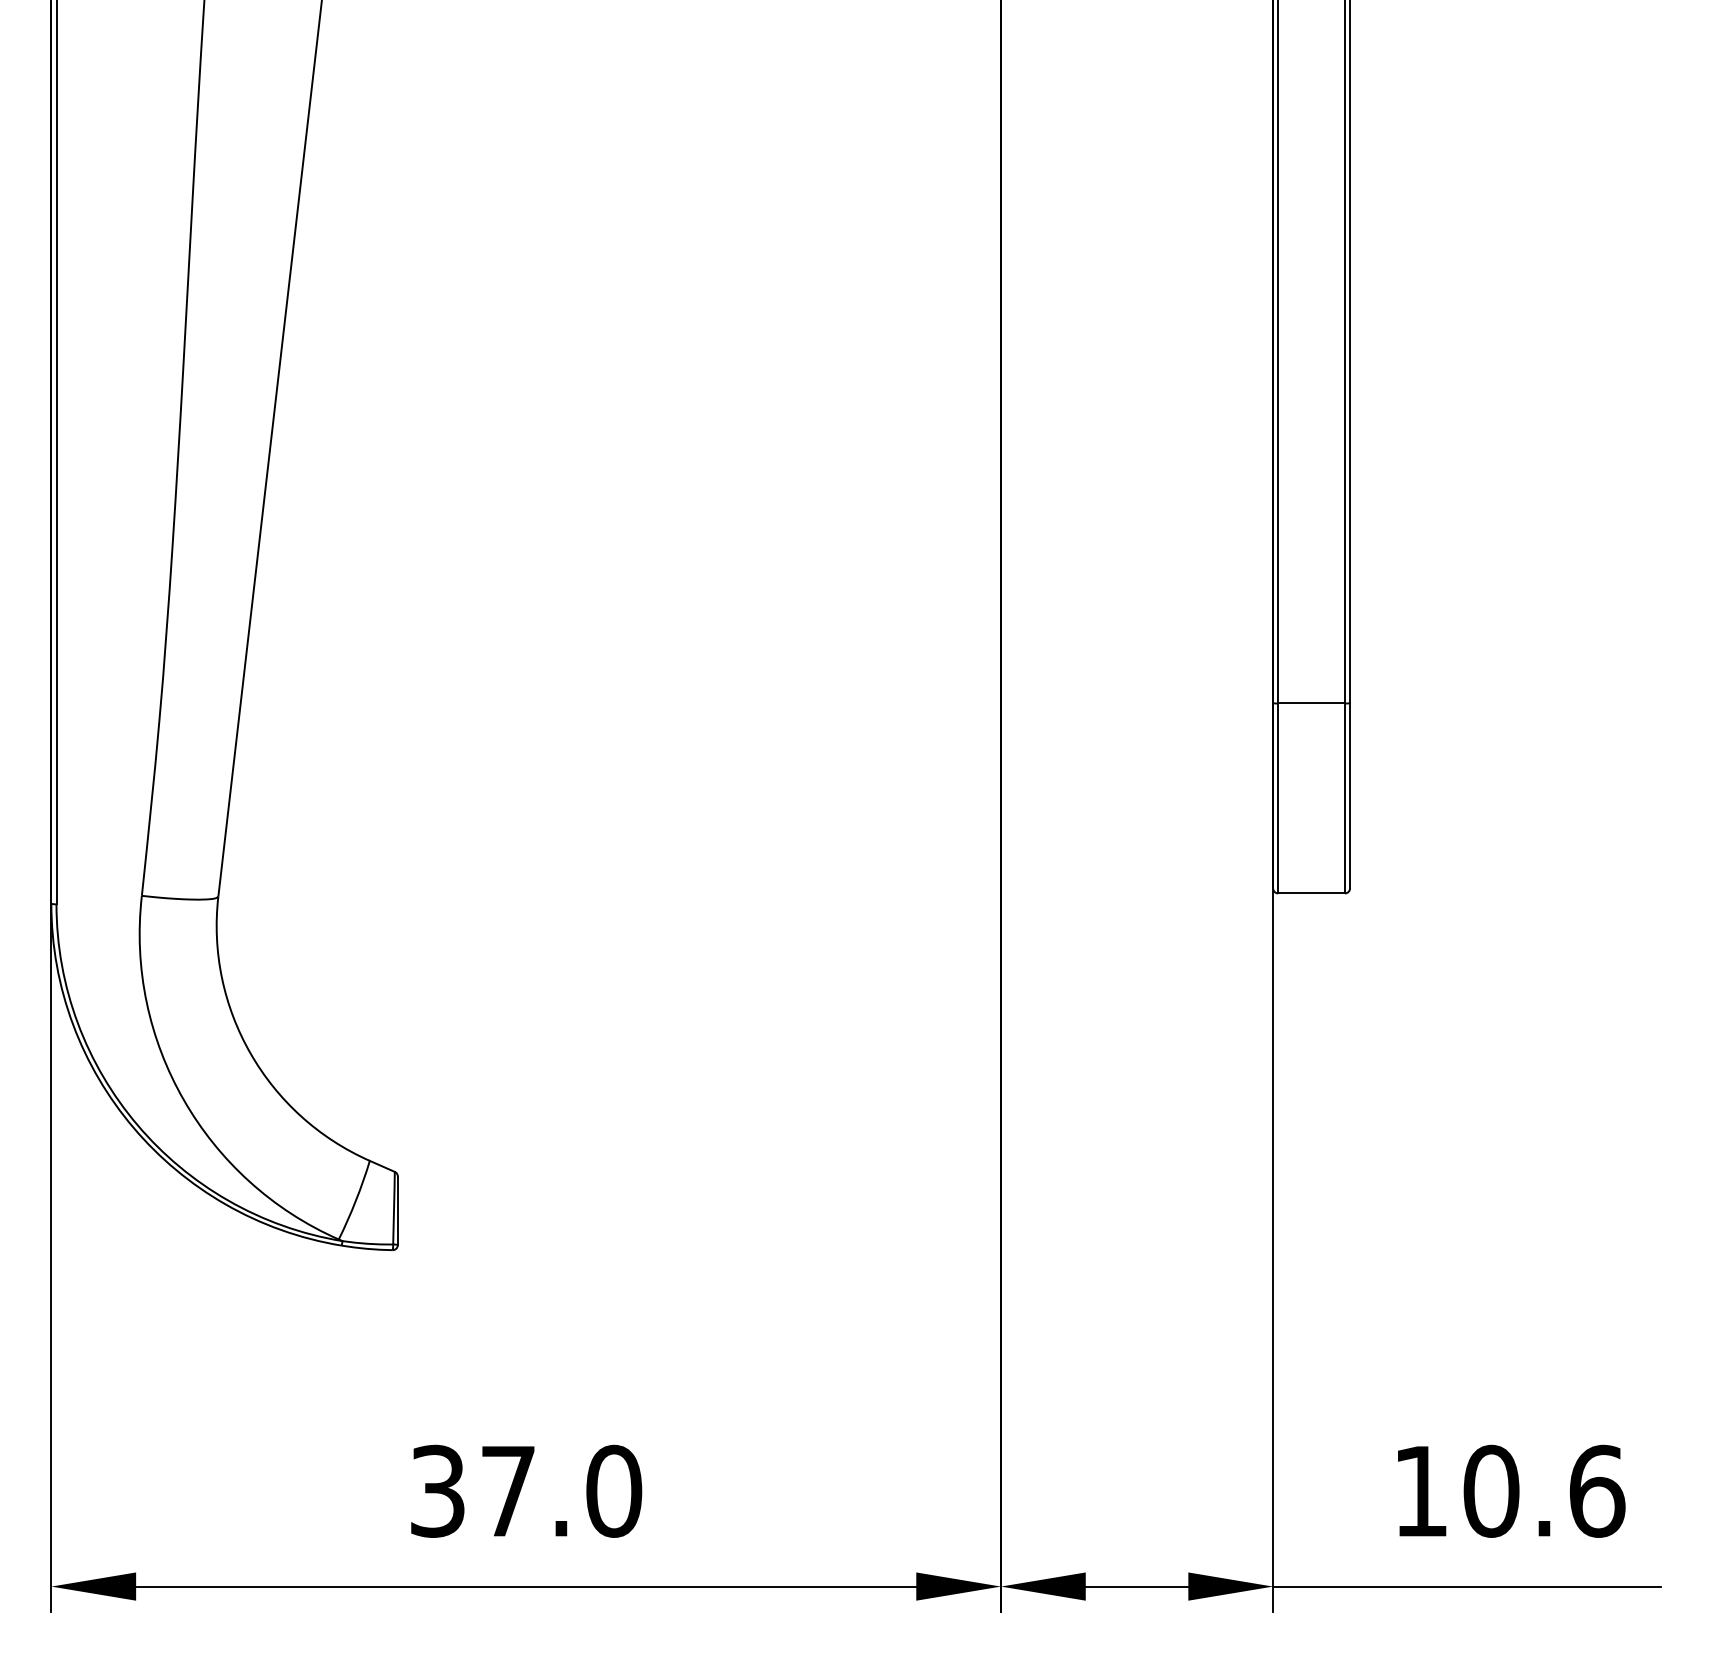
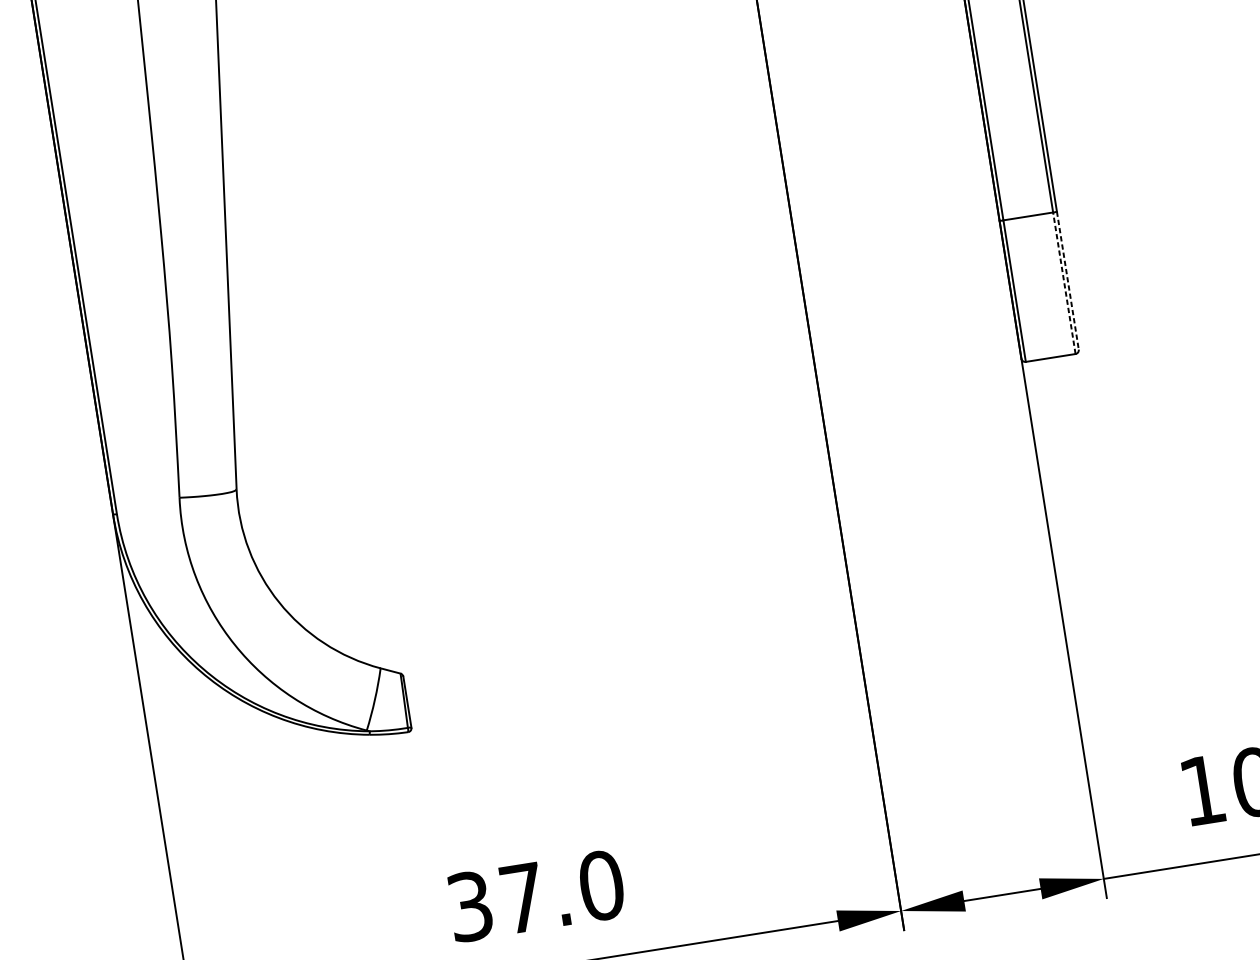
line: (1350, 795) -> (1068, 280), solid -> dashed
line: (1344, 798) -> (1064, 283), solid -> dashed

